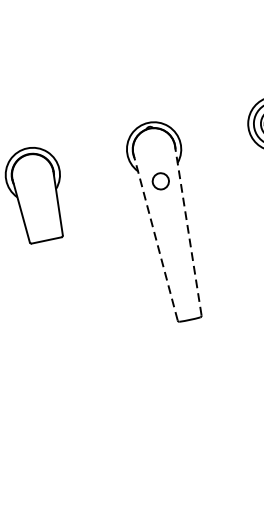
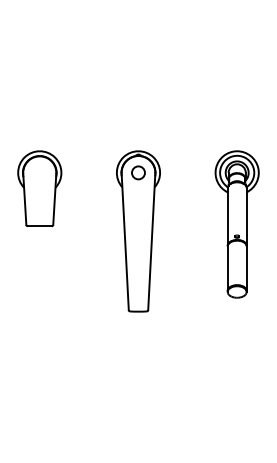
circle: (160, 180) -> (138, 172), moved
line: (187, 230) -> (151, 241), dashed -> solid
line: (155, 237) -> (125, 241), dashed -> solid

